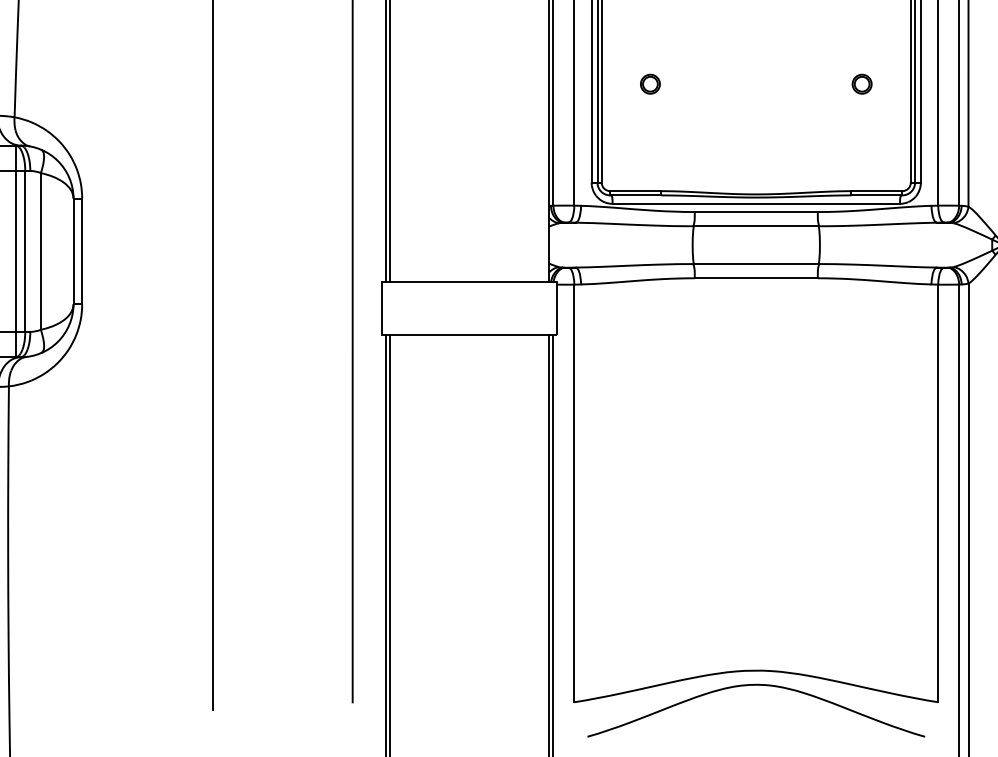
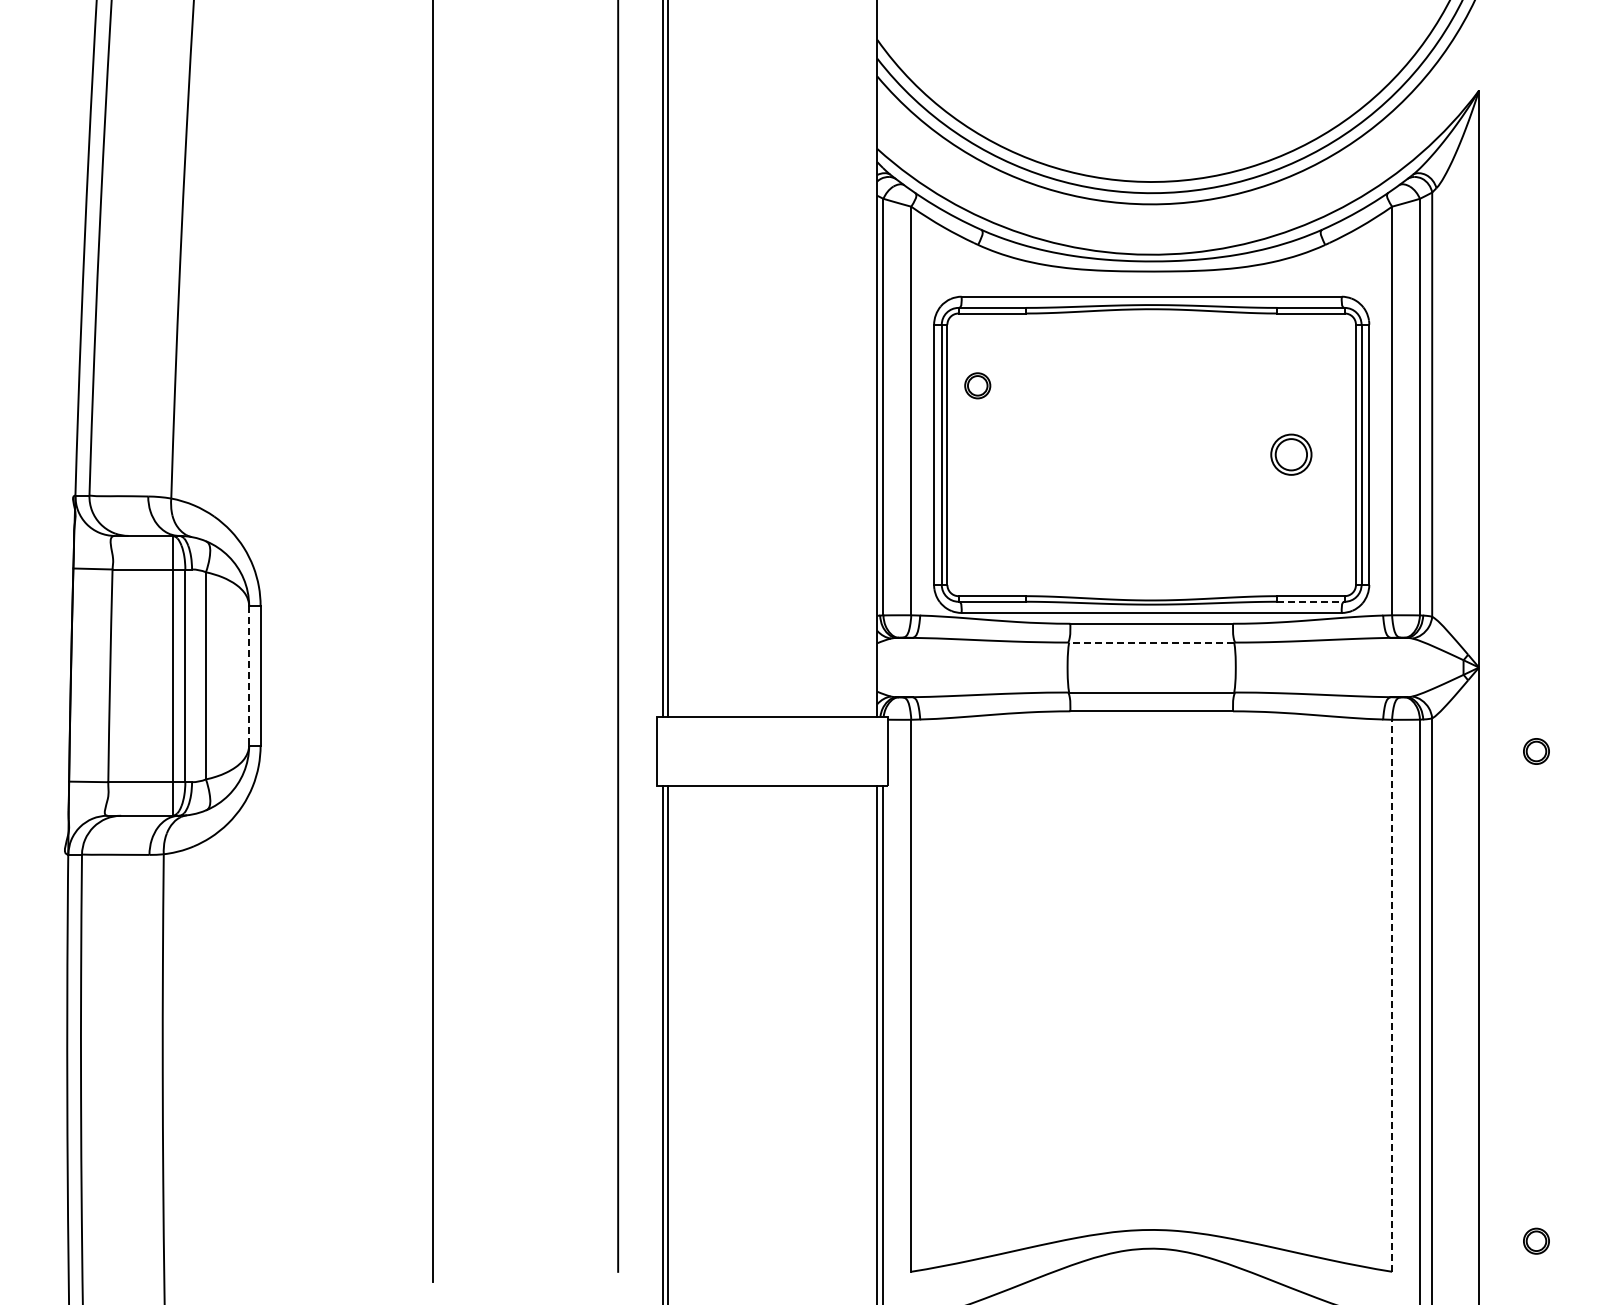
part: (650, 83) -> (977, 385), moved
part: (862, 83) -> (1291, 454), size x1.6
line: (877, 195) -> (1311, 601), solid -> dashed
line: (756, 226) -> (1151, 642), solid -> dashed
line: (73, 251) -> (249, 675), solid -> dashed
line: (938, 493) -> (1392, 995), solid -> dashed

